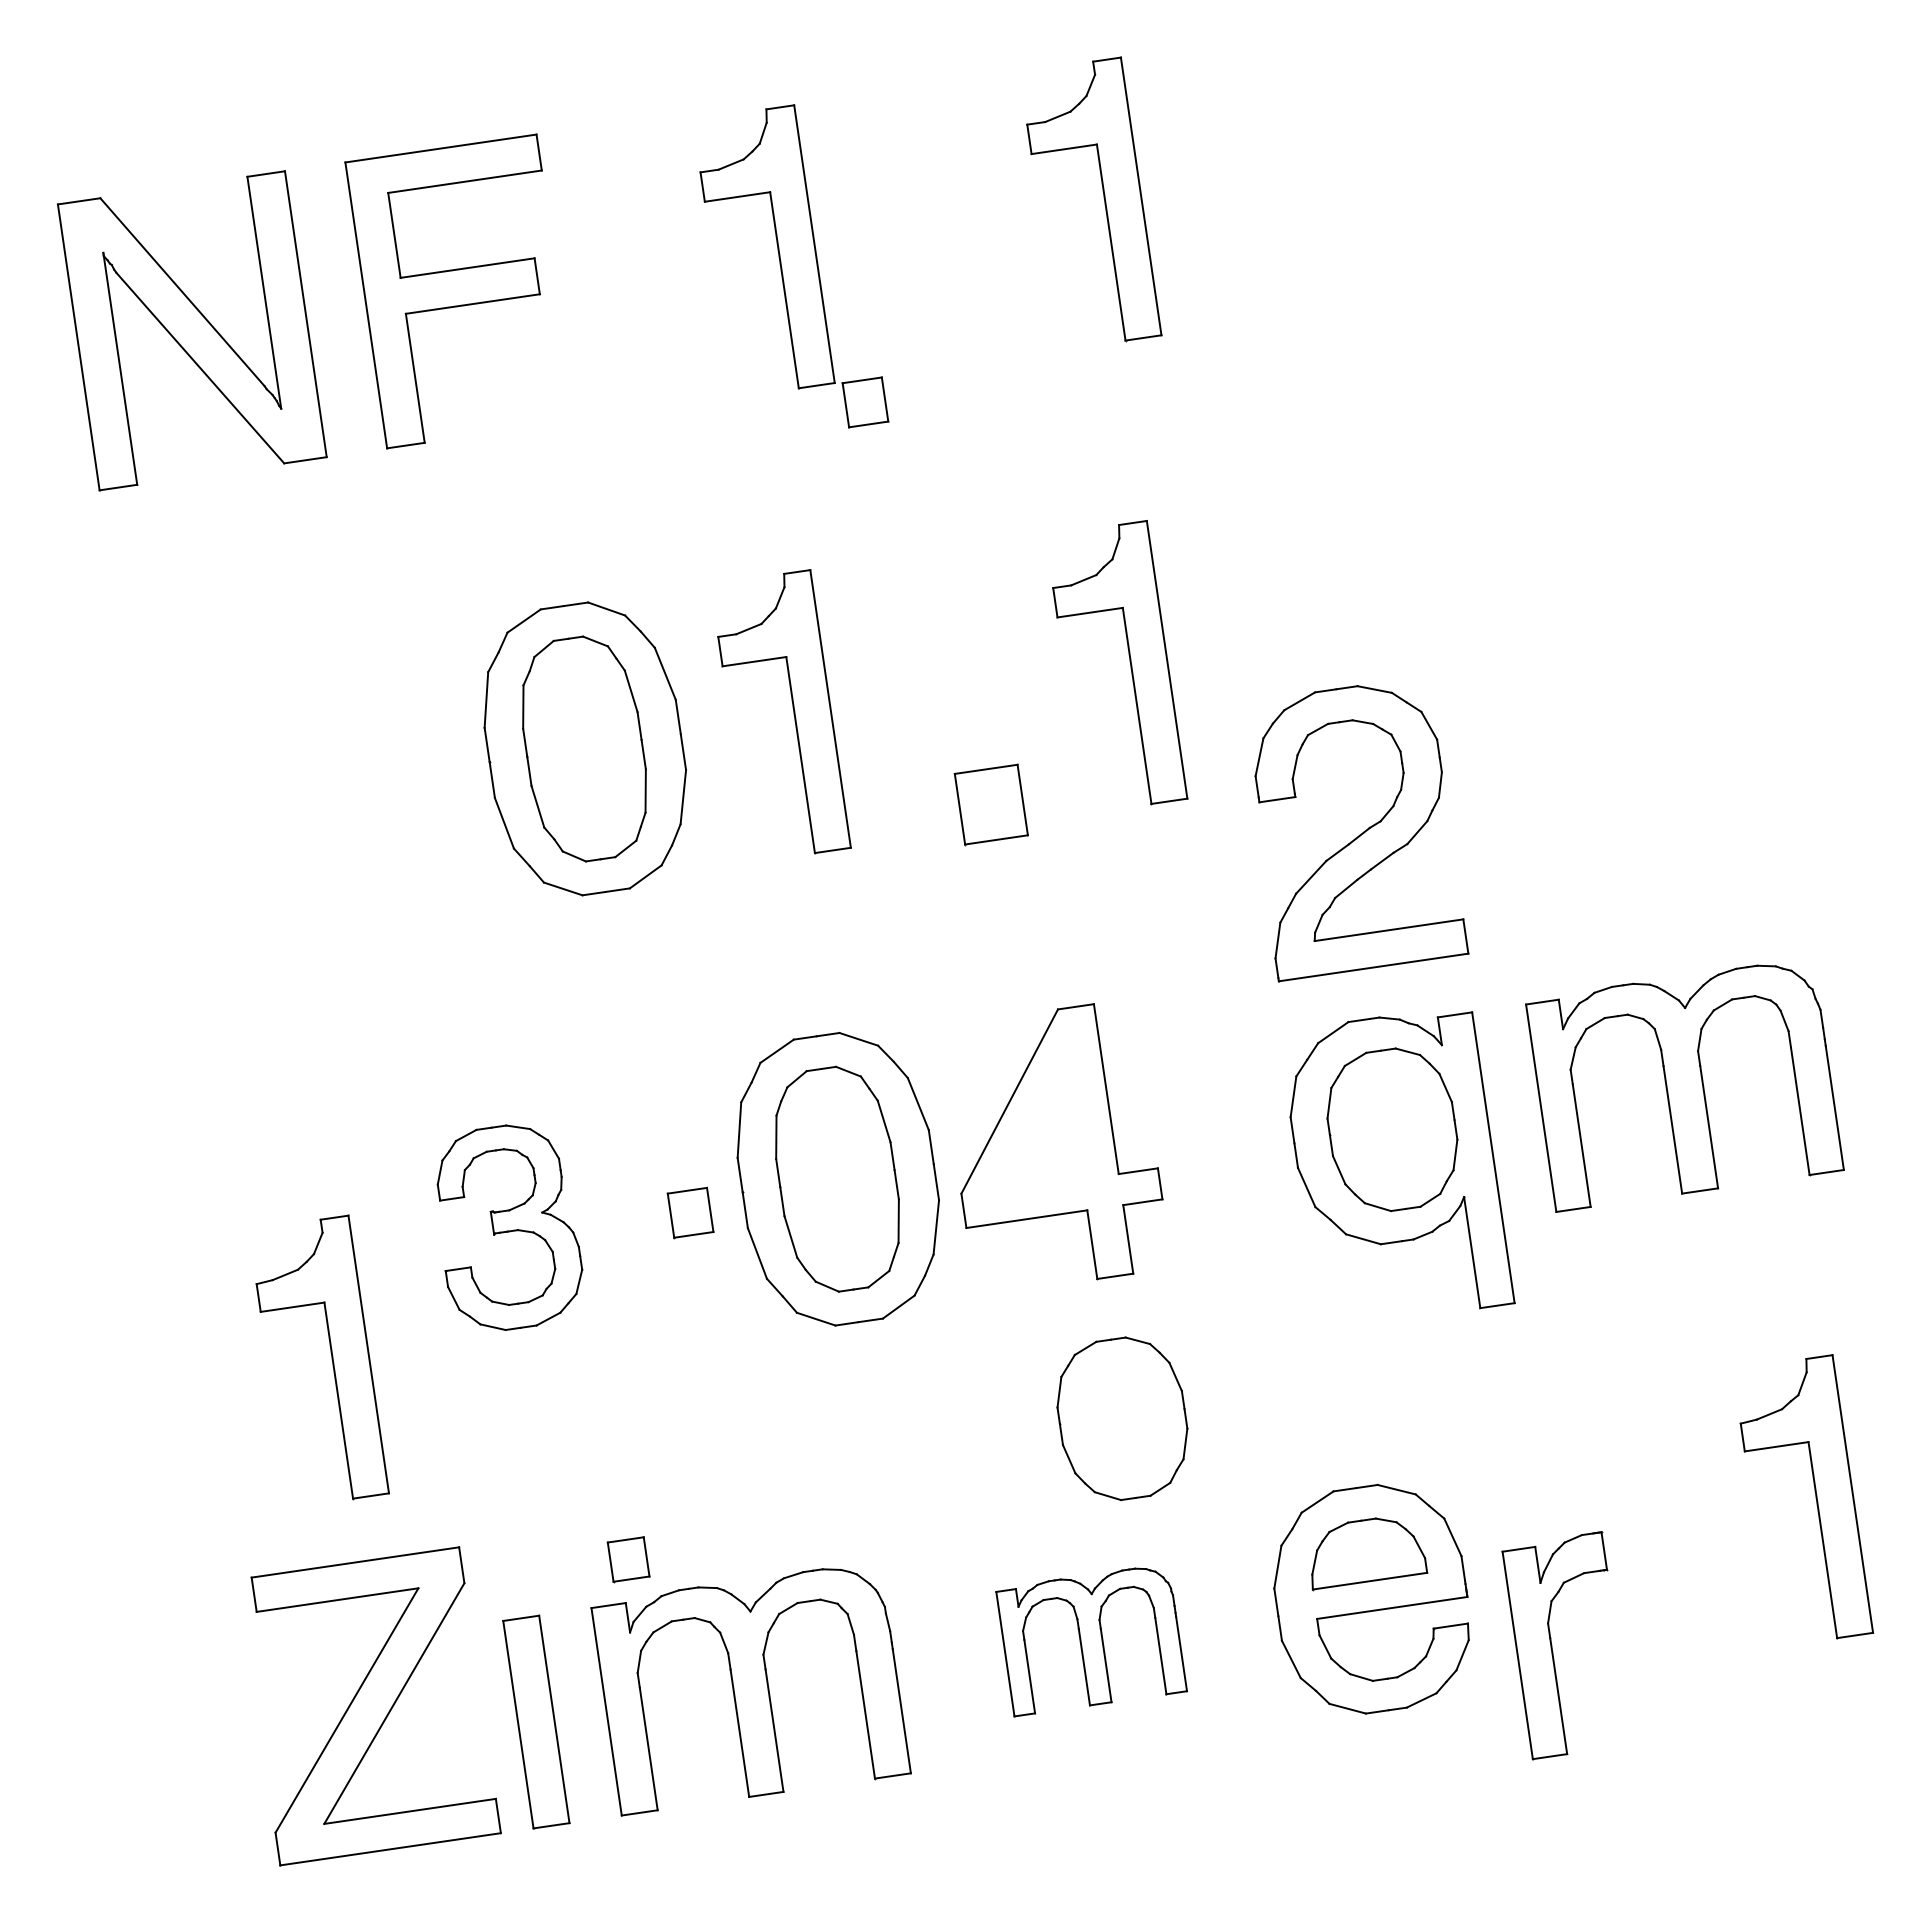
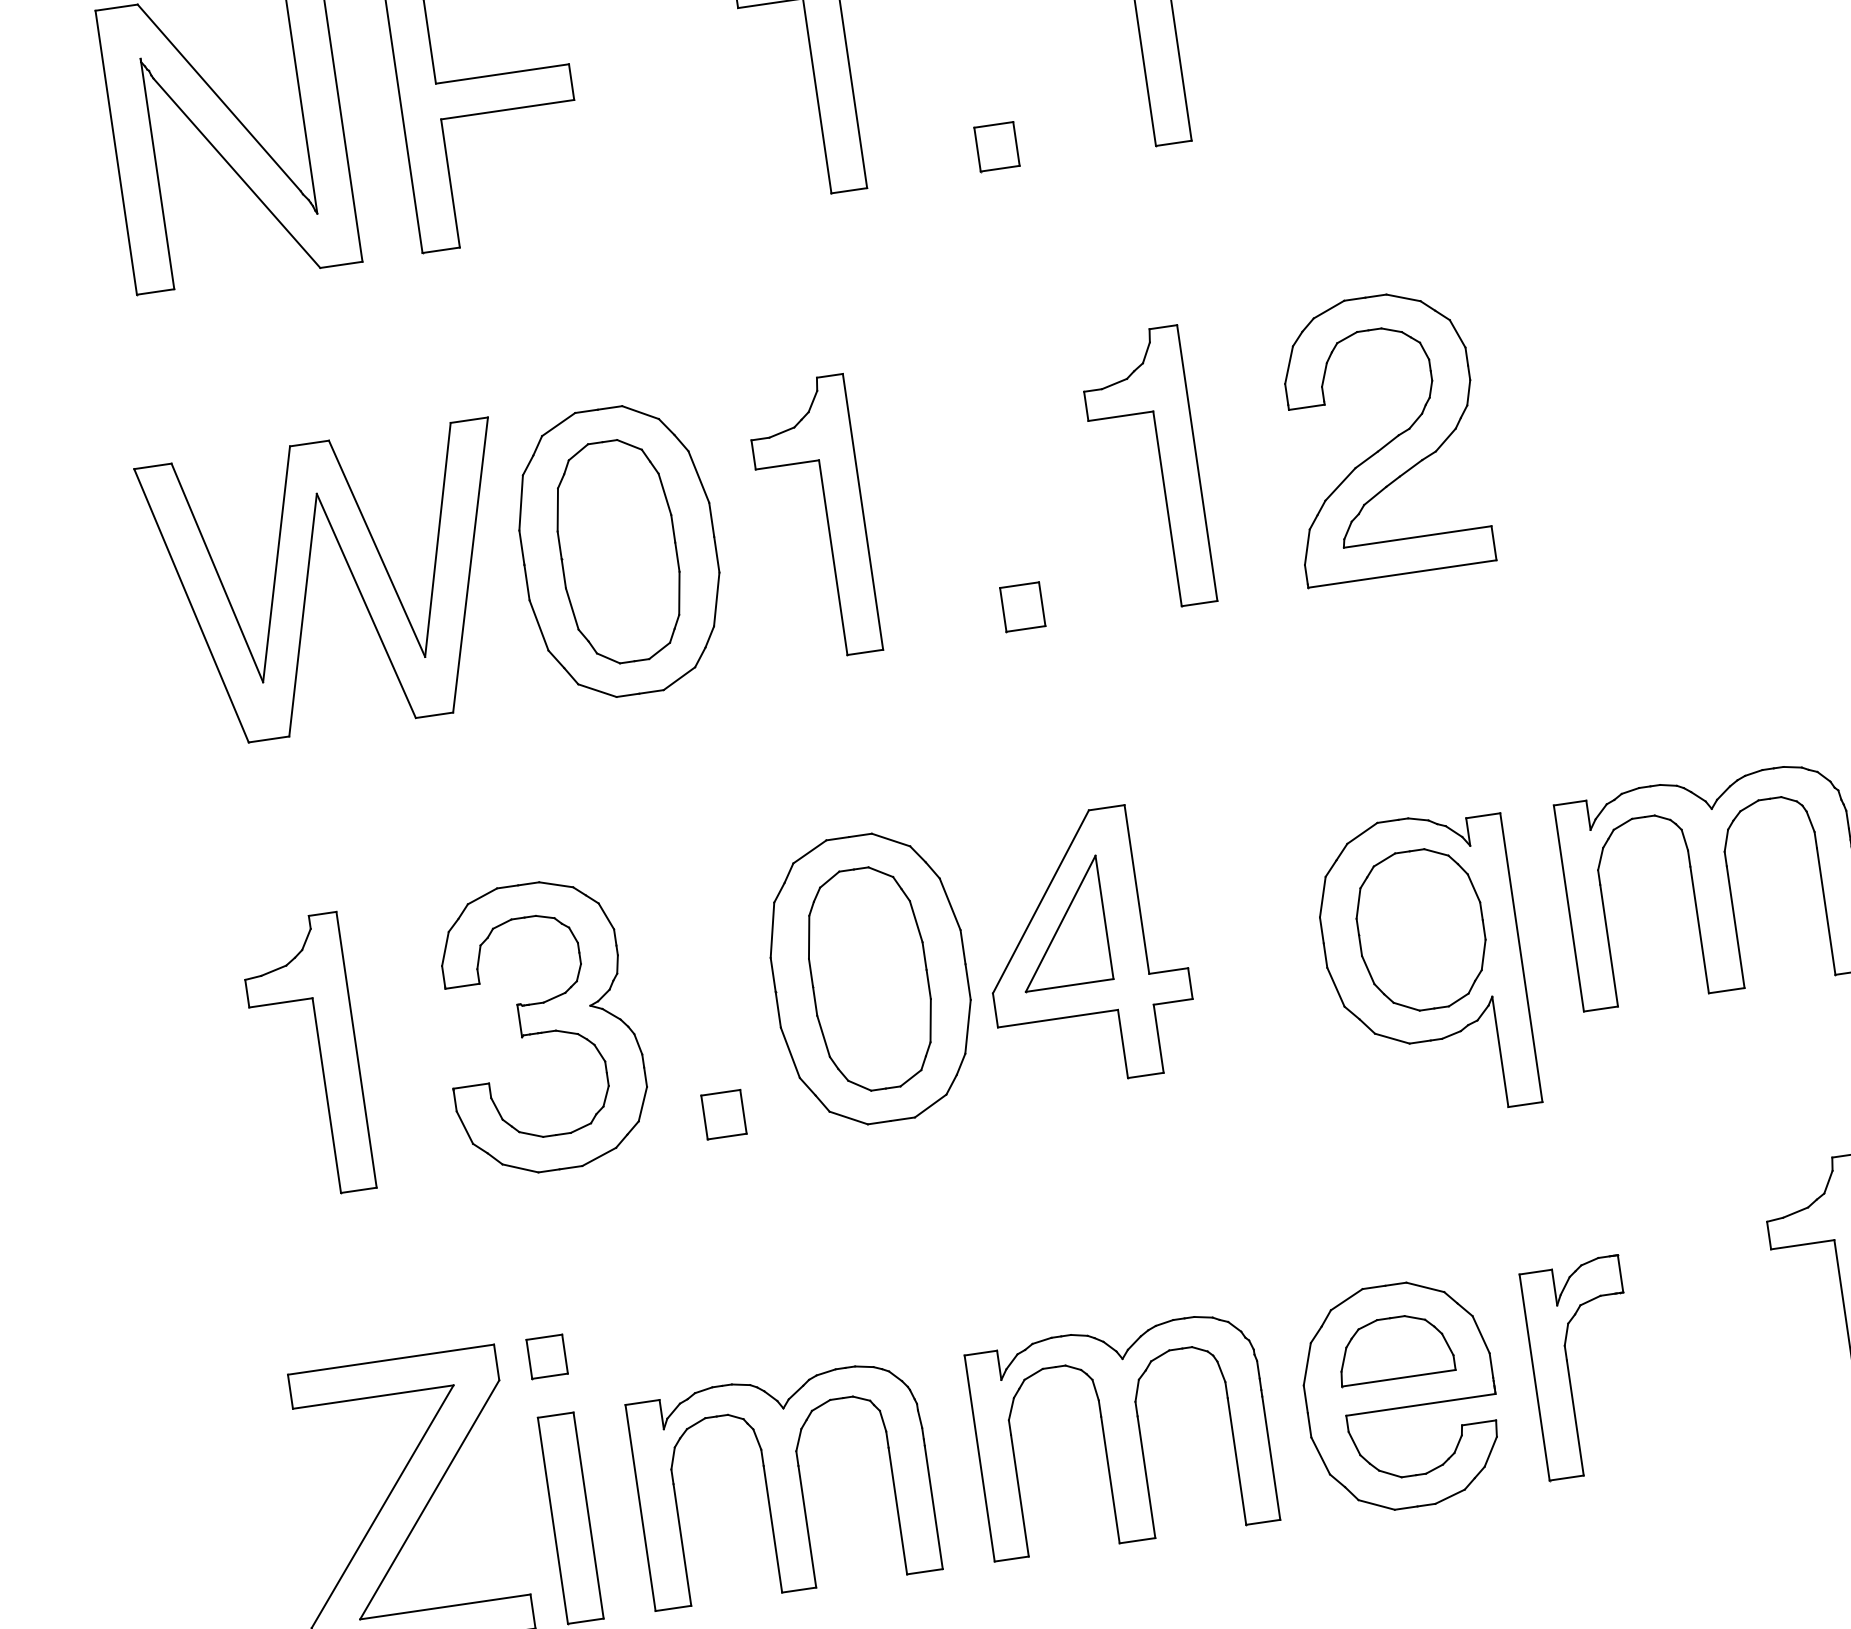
part: (865, 402) -> (997, 146), moved
part: (274, 777) -> (310, 579), added
part: (991, 804) -> (1022, 606), size x0.62
part: (1361, 833) -> (1390, 440), moved
part: (1038, 1123) -> (1069, 923), added
part: (690, 1212) -> (723, 1114), moved
part: (509, 1227) -> (544, 1026), size x1.43
part: (331, 1357) -> (319, 1052), moved
part: (1122, 1418) -> (1152, 1216), removed
part: (628, 1559) -> (547, 1356), moved
part: (1091, 1642) -> (1122, 1439), size x1.67
part: (1554, 1645) -> (1571, 1367), moved

